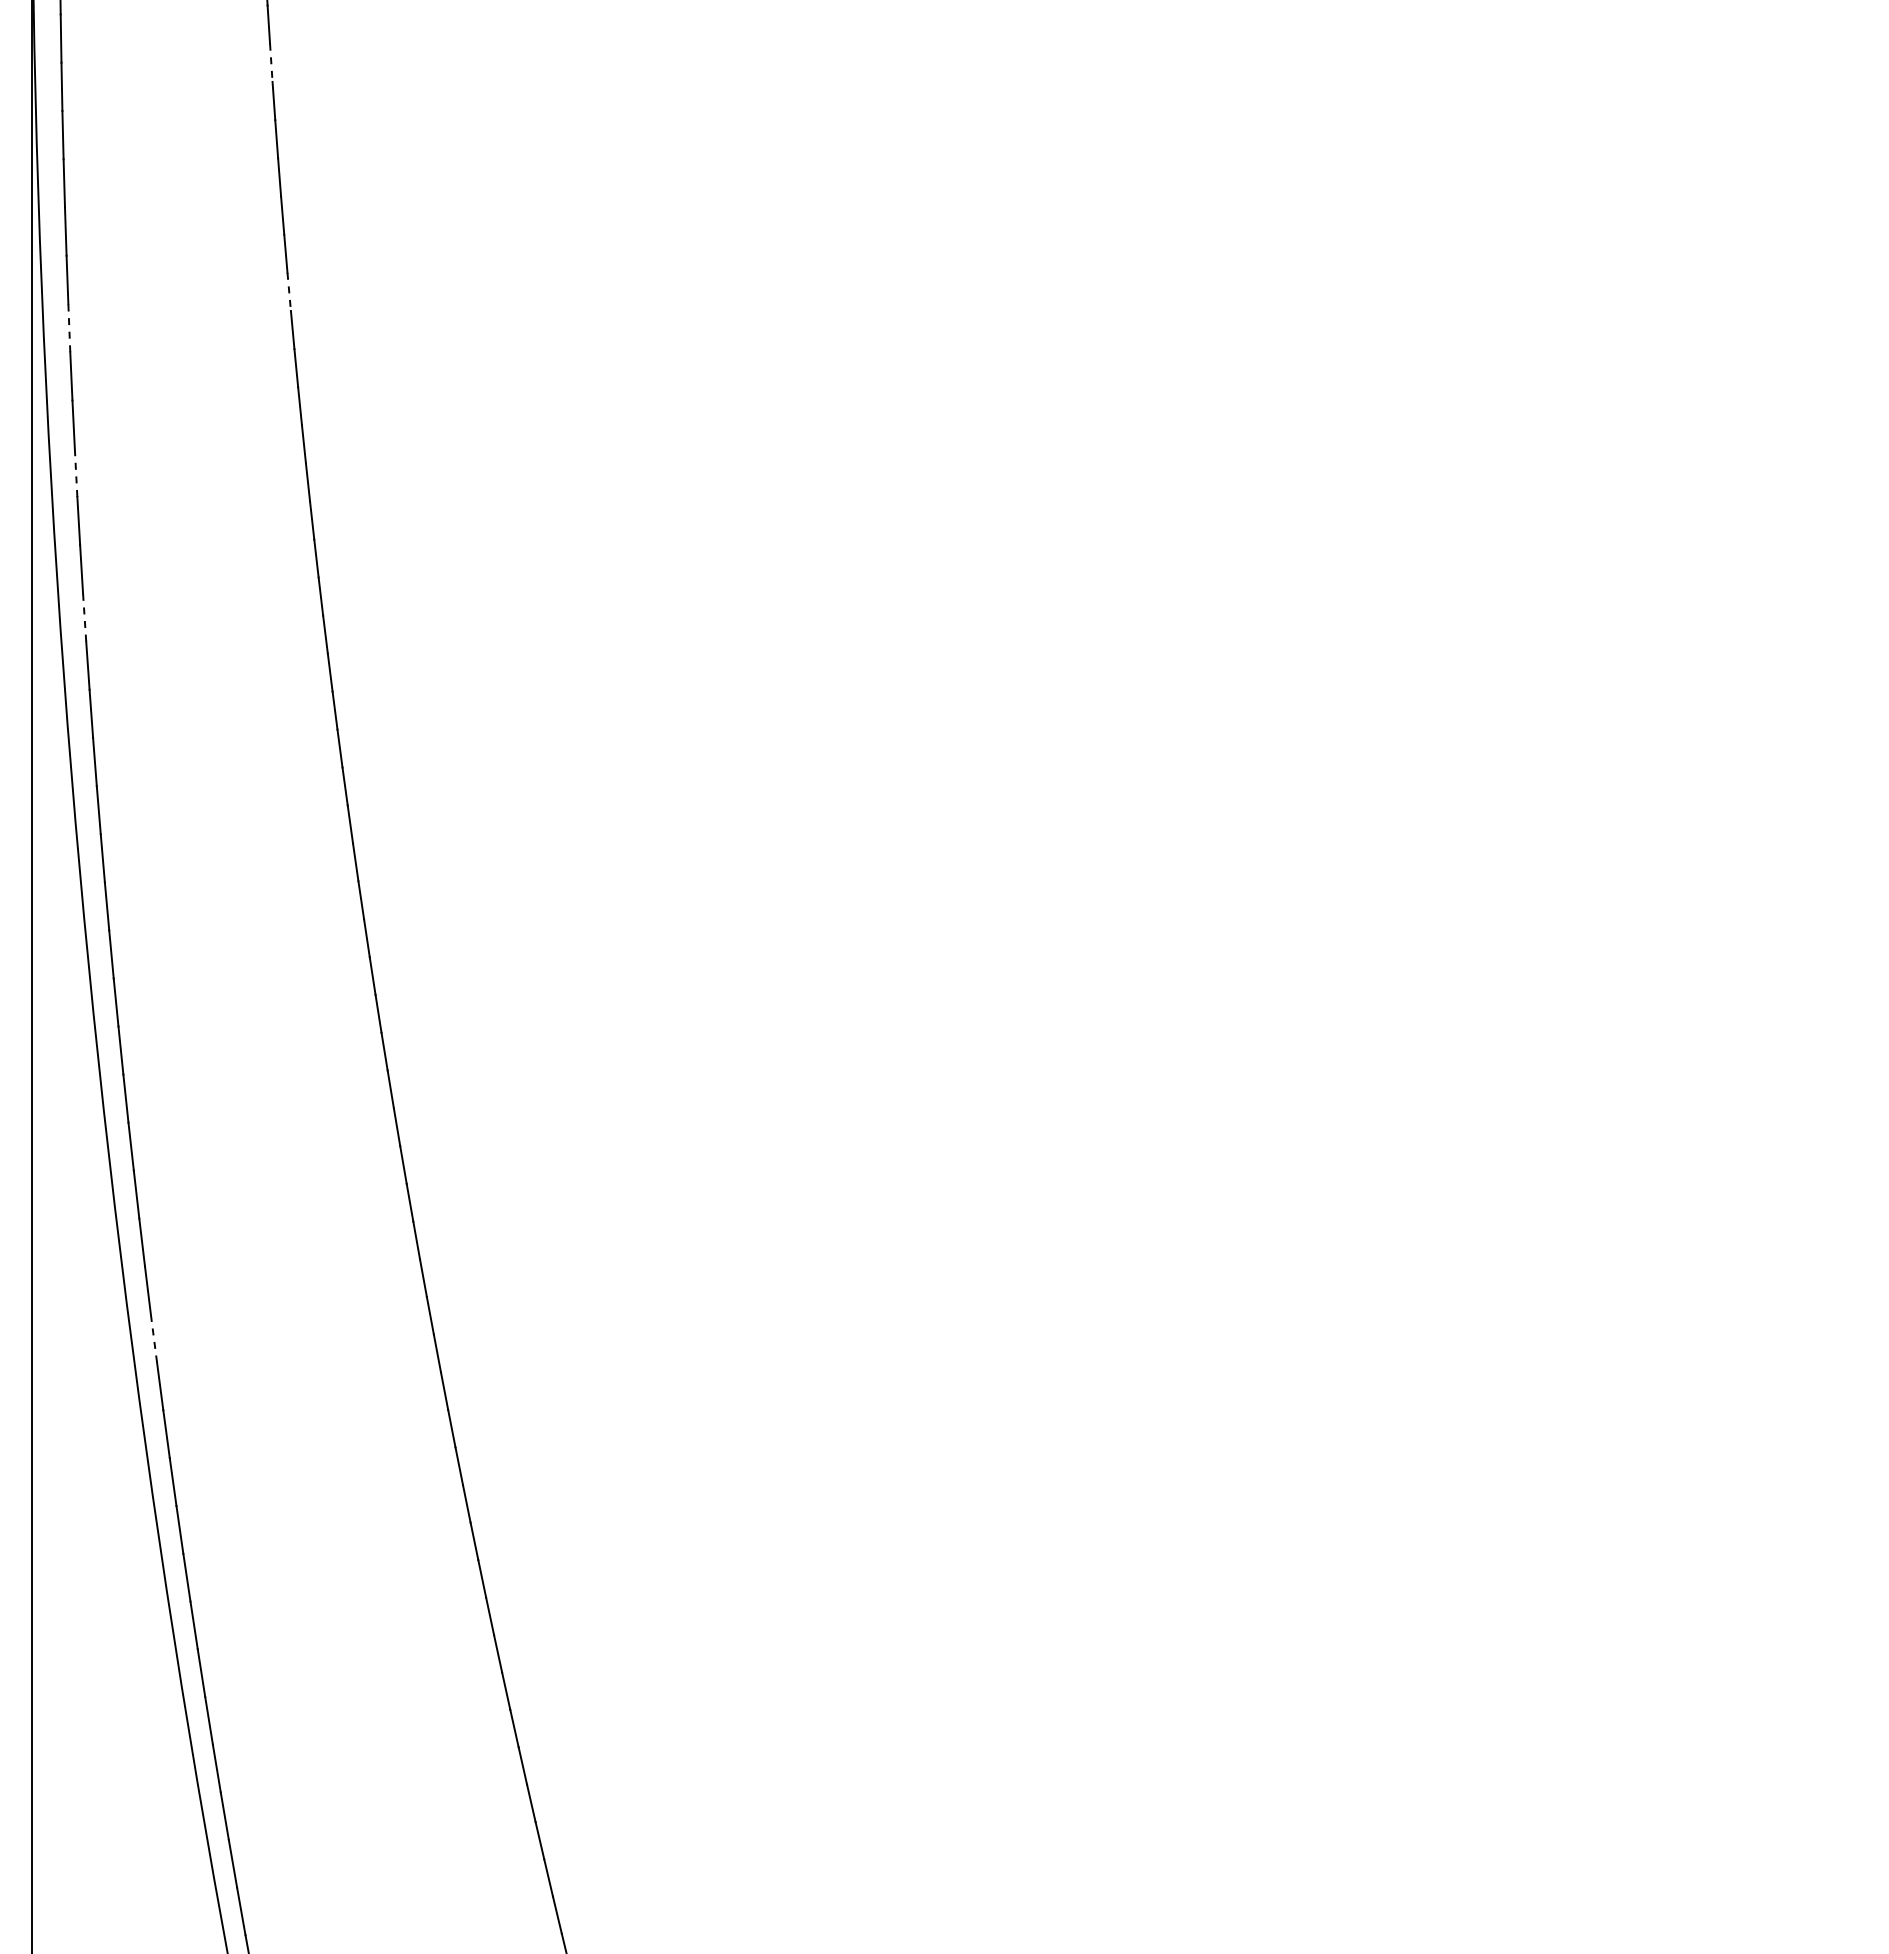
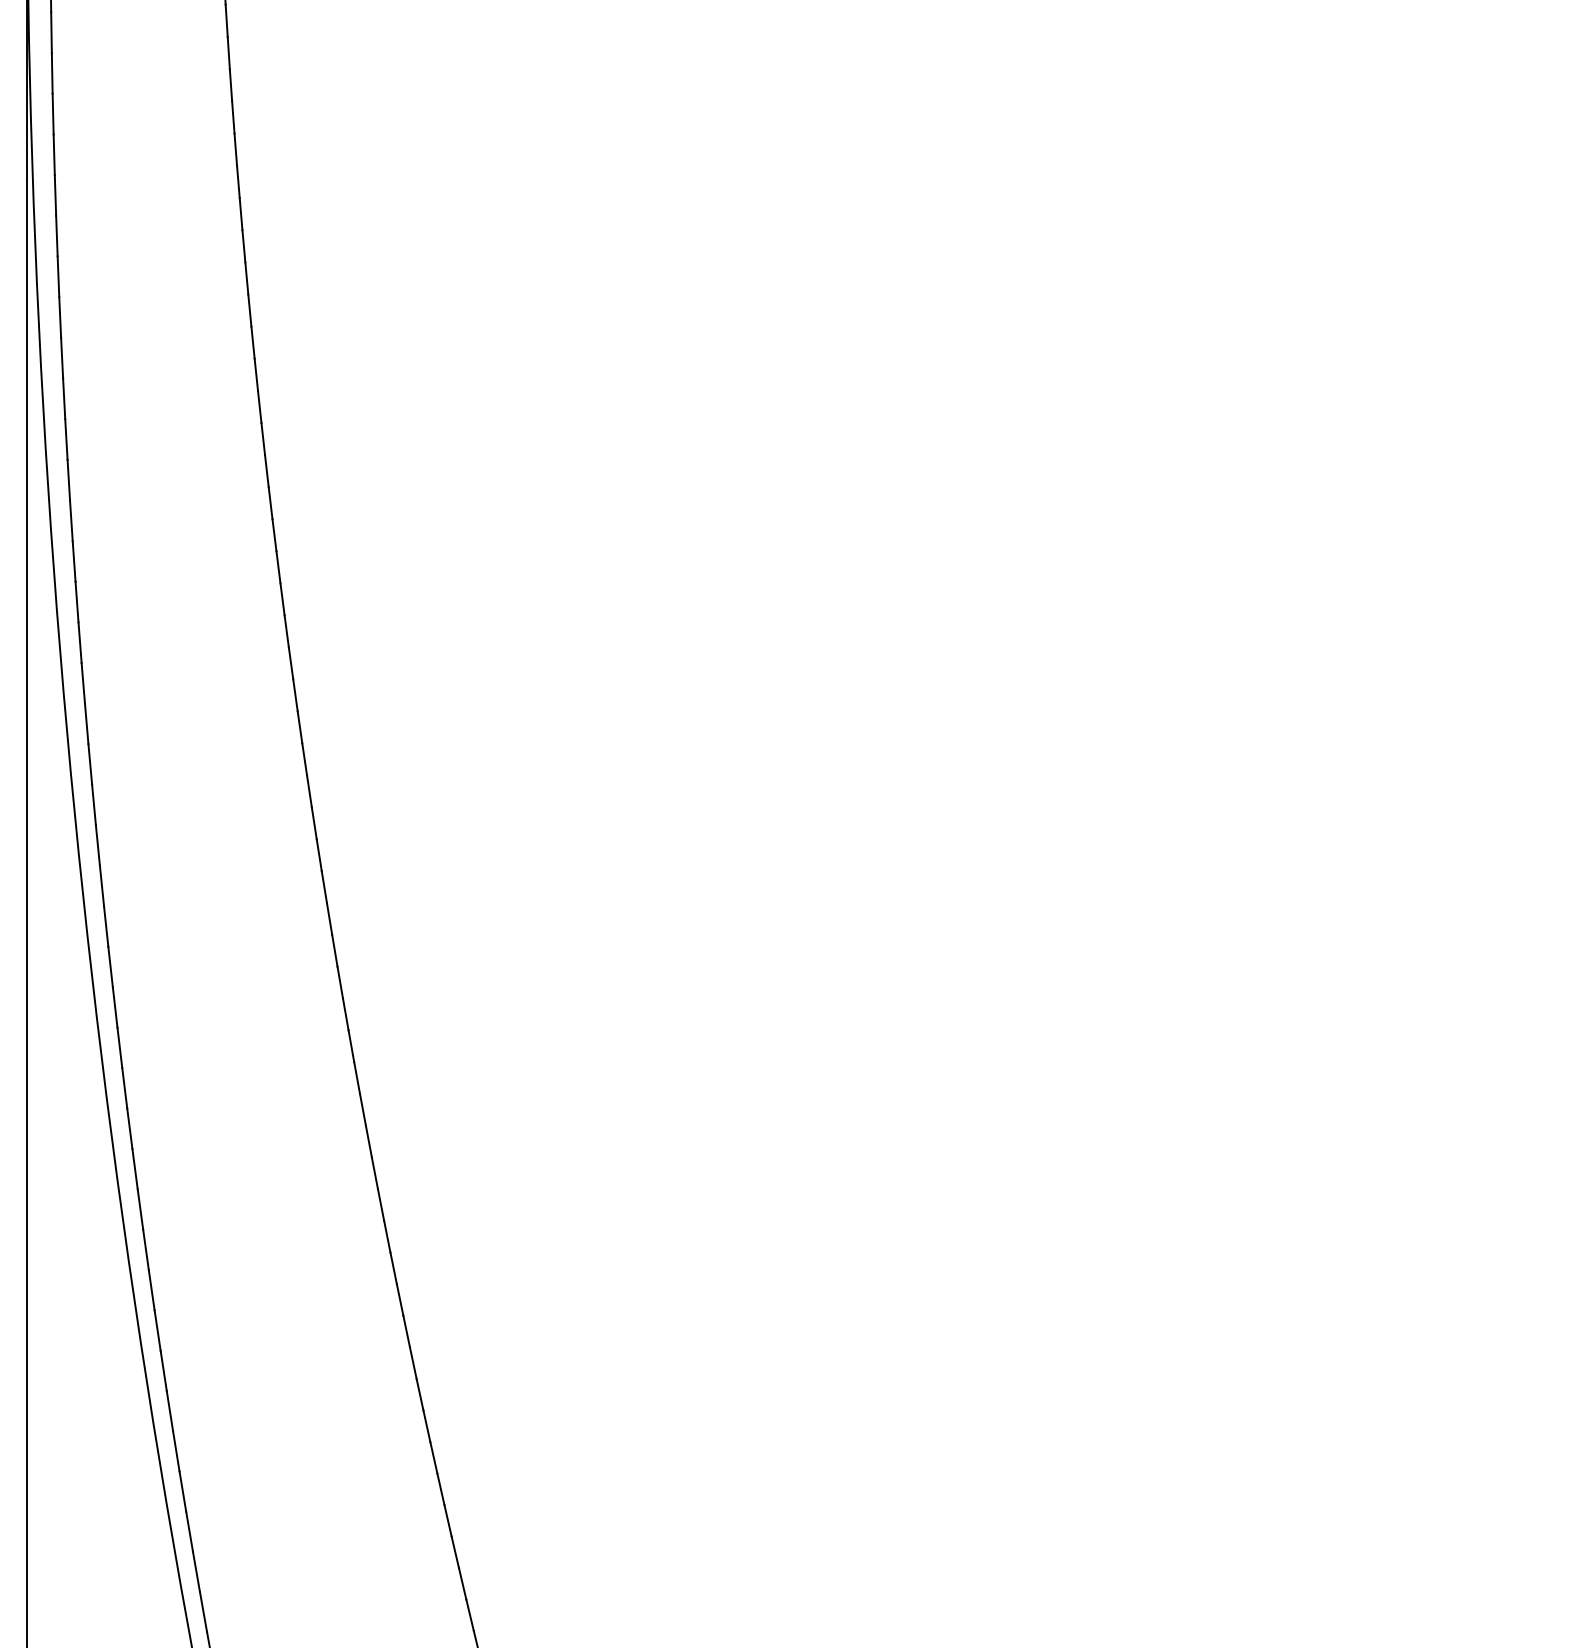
line: (271, 63) -> (228, 53), dashed -> solid
line: (289, 292) -> (244, 246), dashed -> solid
line: (69, 327) -> (58, 276), dashed -> solid
line: (76, 472) -> (64, 398), dashed -> solid
line: (84, 617) -> (71, 520), dashed -> solid
line: (153, 1337) -> (129, 1128), dashed -> solid

